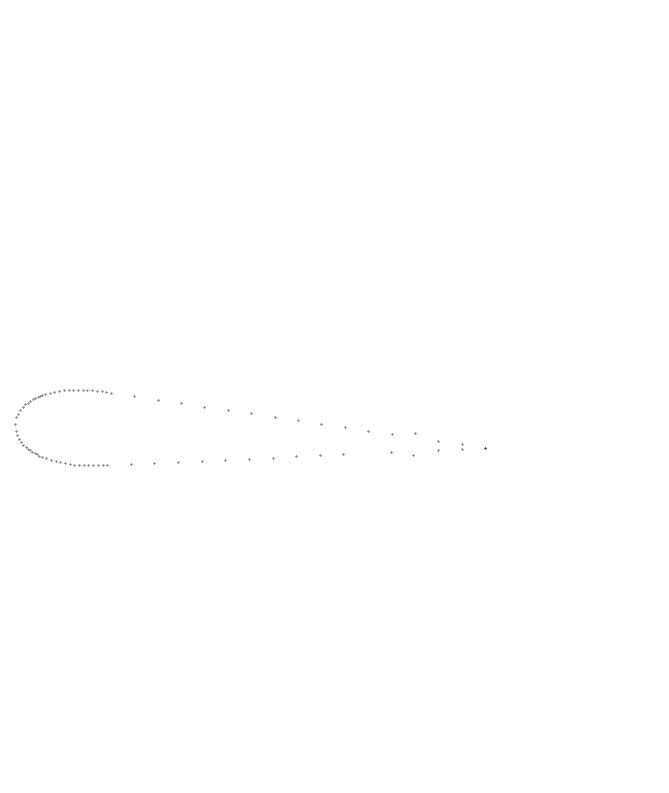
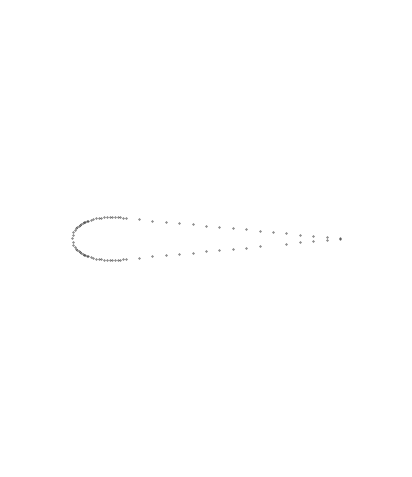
part: (415, 444) -> (300, 238), size x0.62

